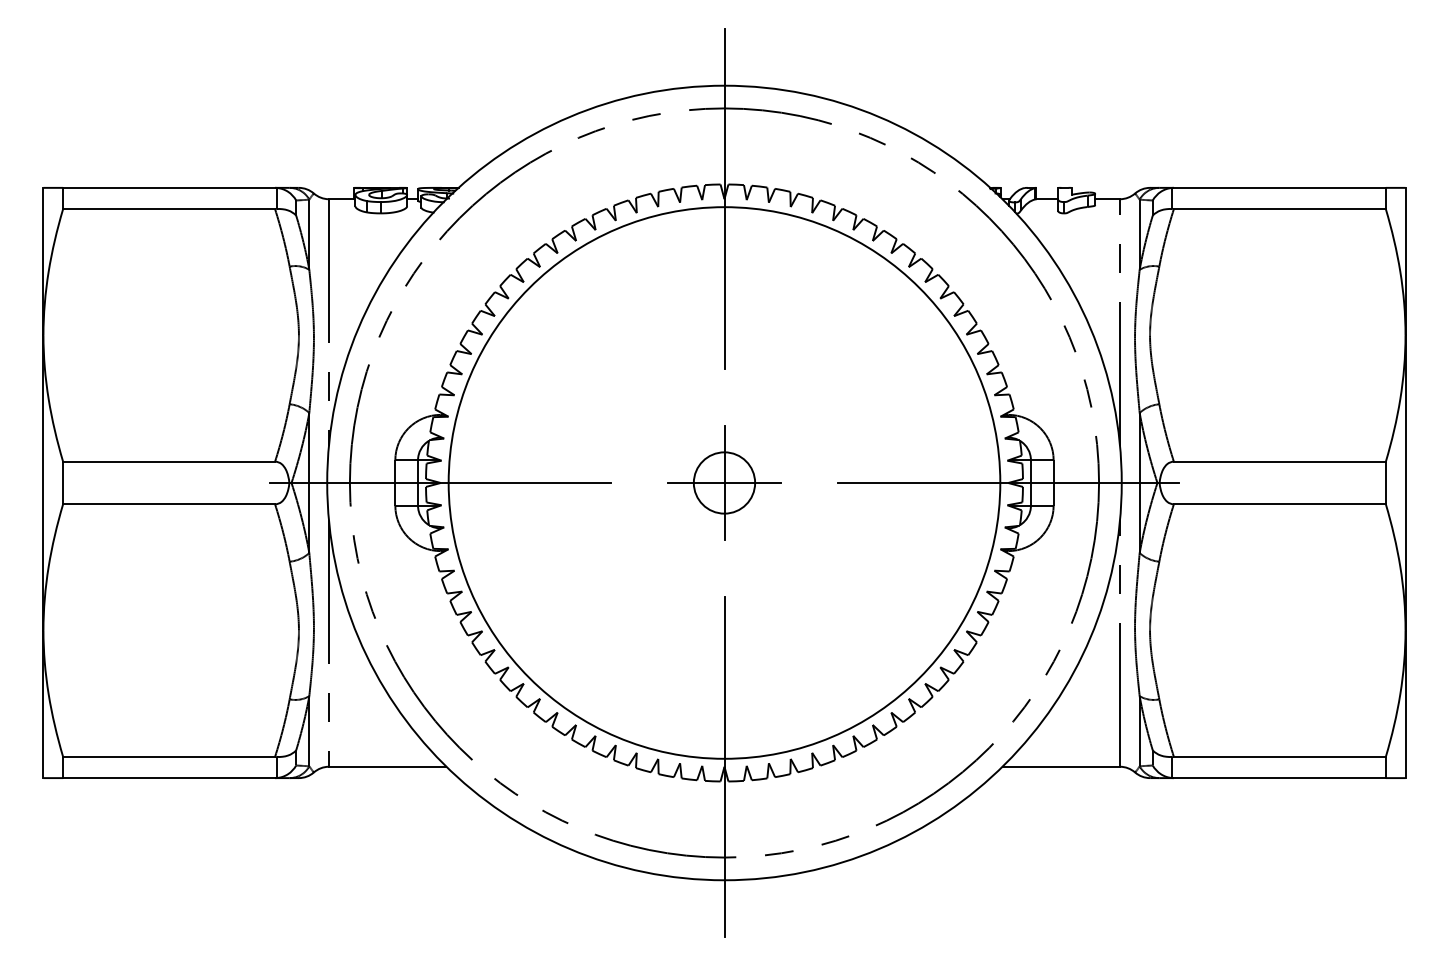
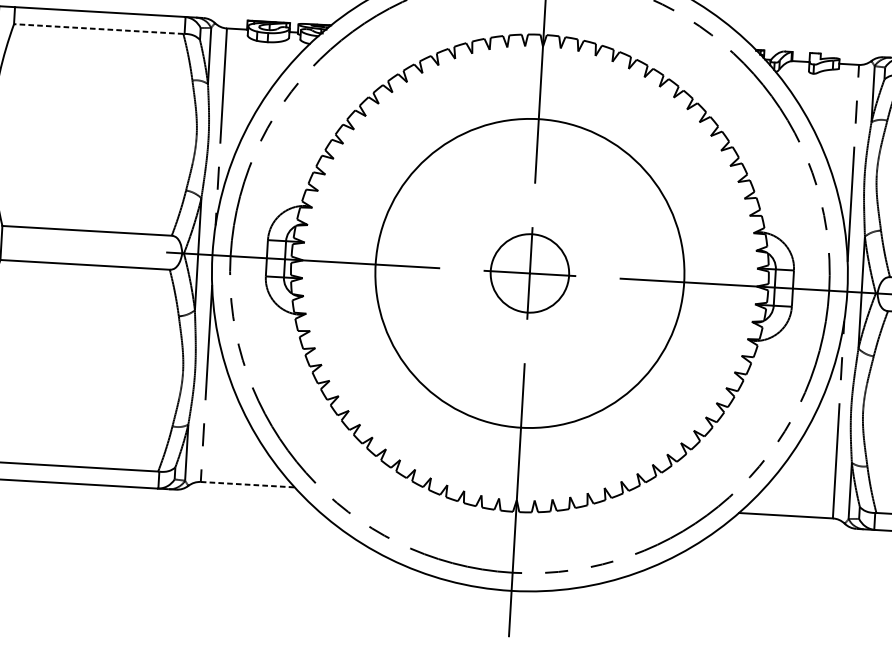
line: (169, 209) -> (99, 29), solid -> dashed
circle: (724, 482) -> (529, 273), size x0.7
circle: (724, 482) -> (529, 273), size x1.6
line: (387, 766) -> (247, 484), solid -> dashed

